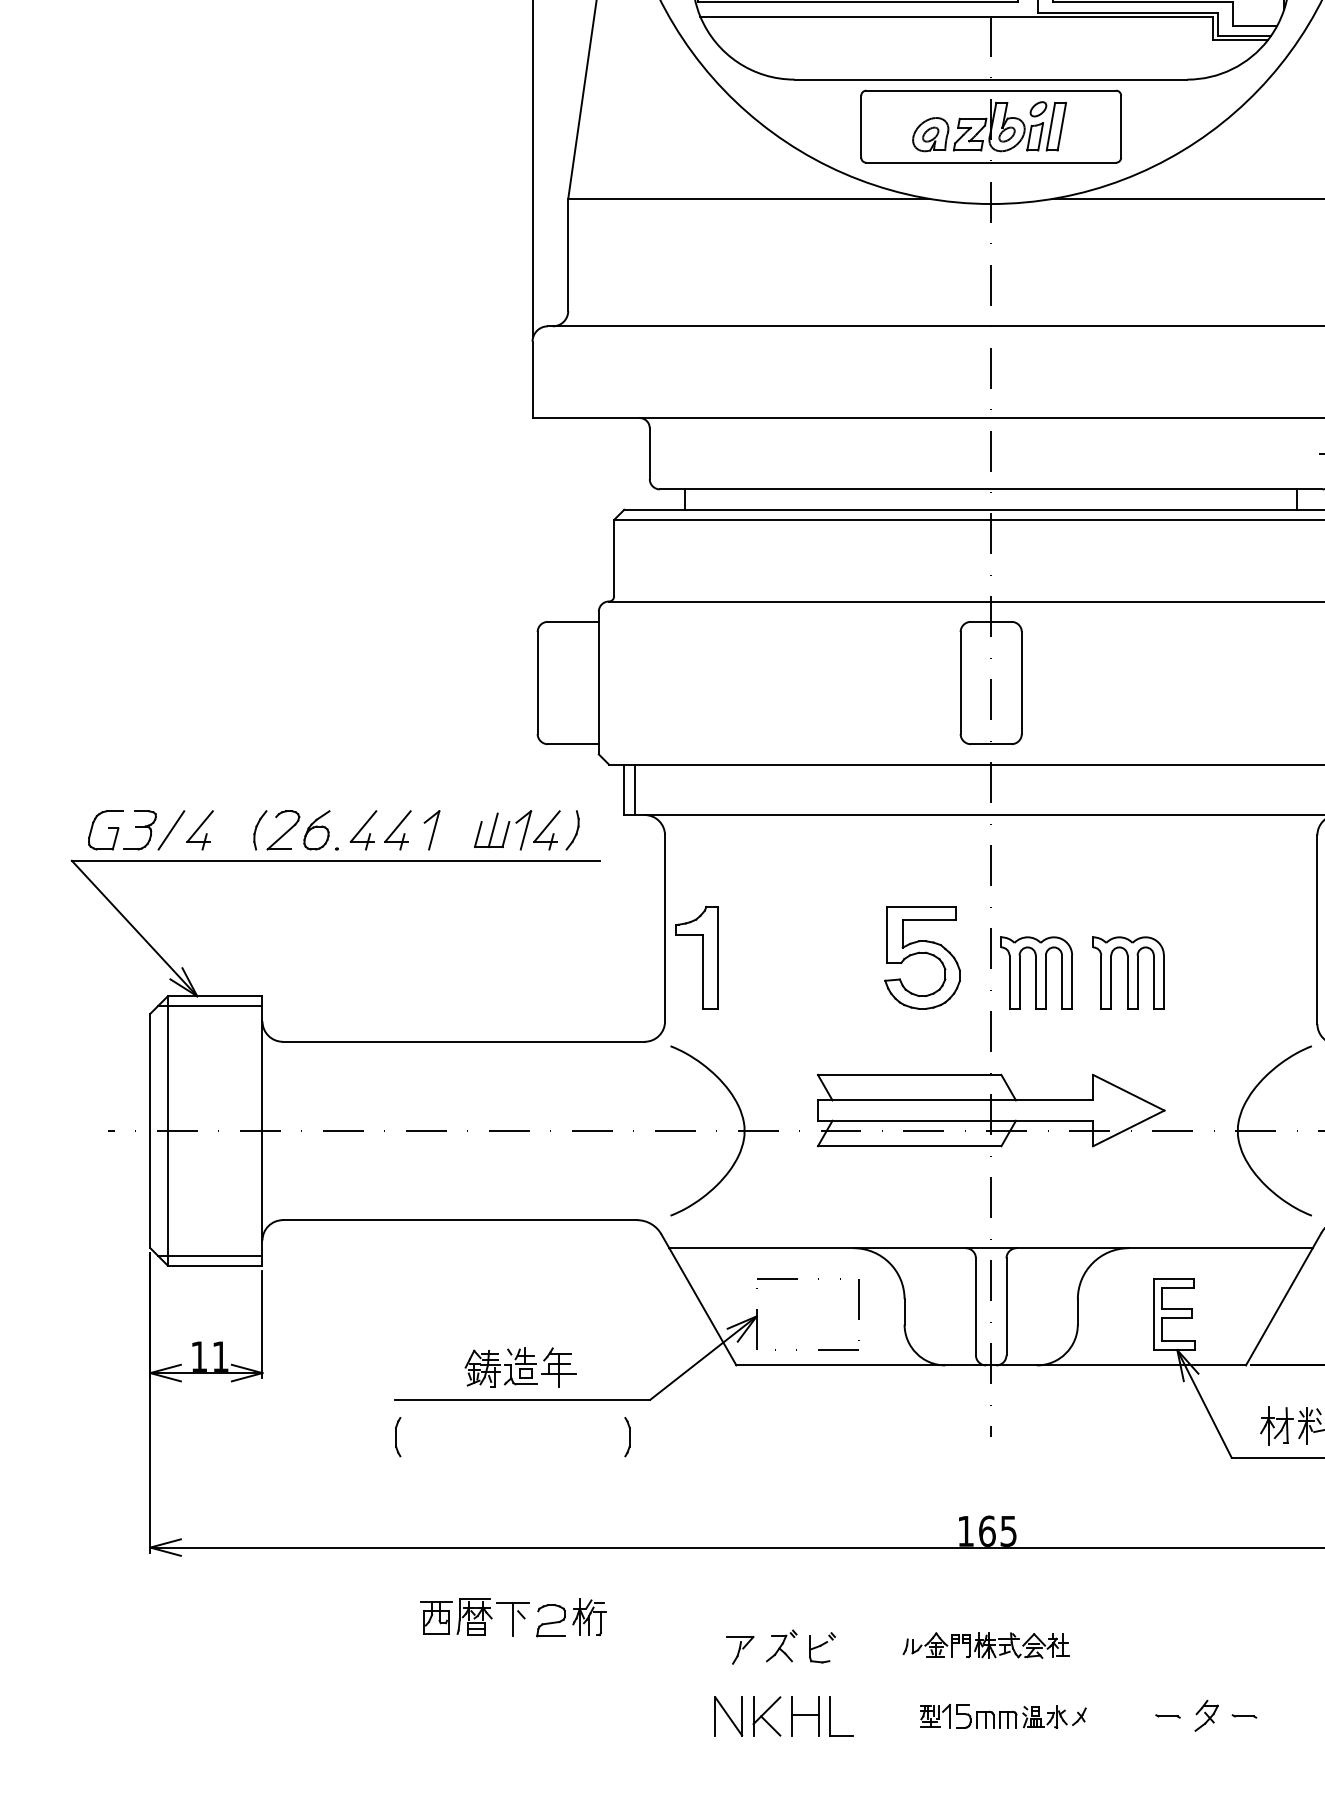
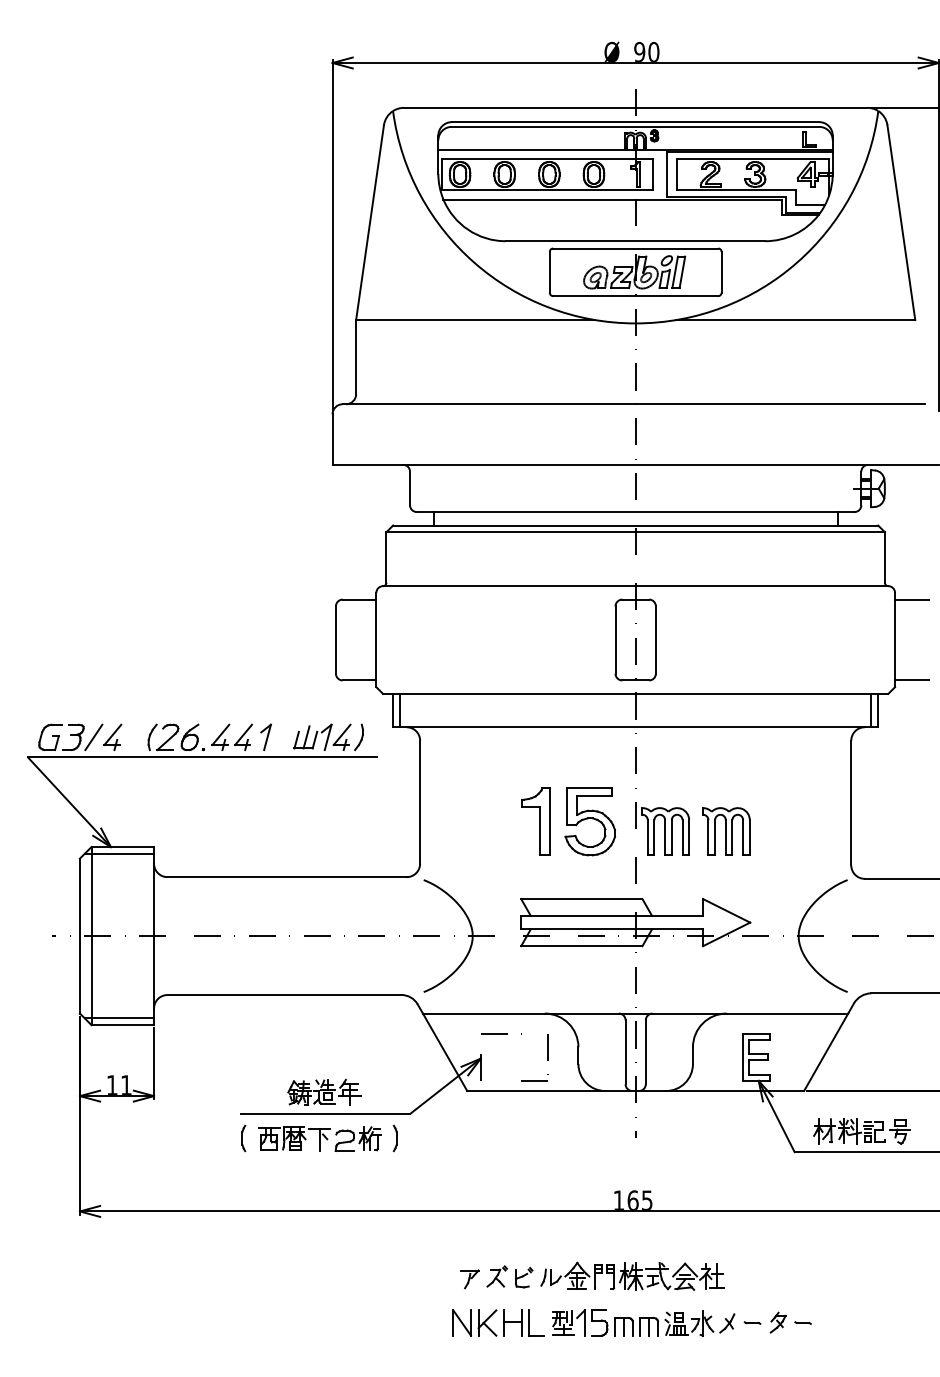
part: (695, 957) -> (535, 821), moved
part: (512, 1617) -> (319, 1138), moved
part: (986, 1644) -> (632, 1275), size x1.67
part: (1003, 1715) -> (643, 1322), size x1.67

